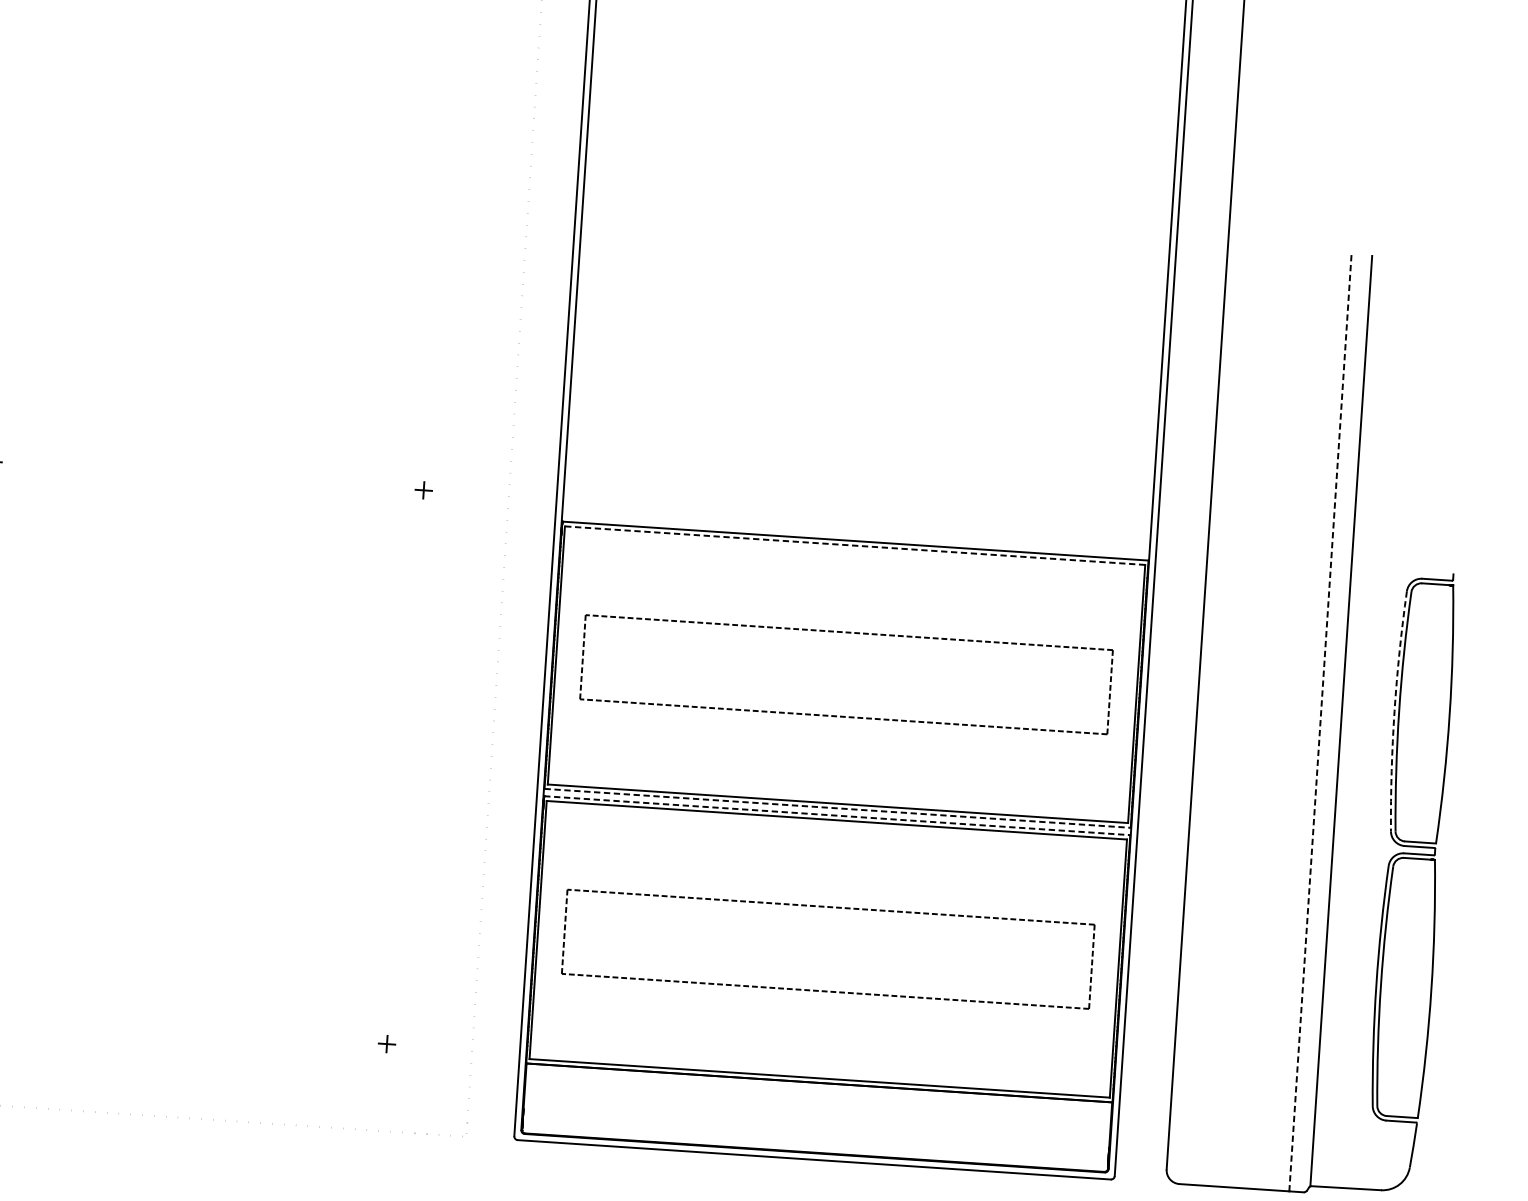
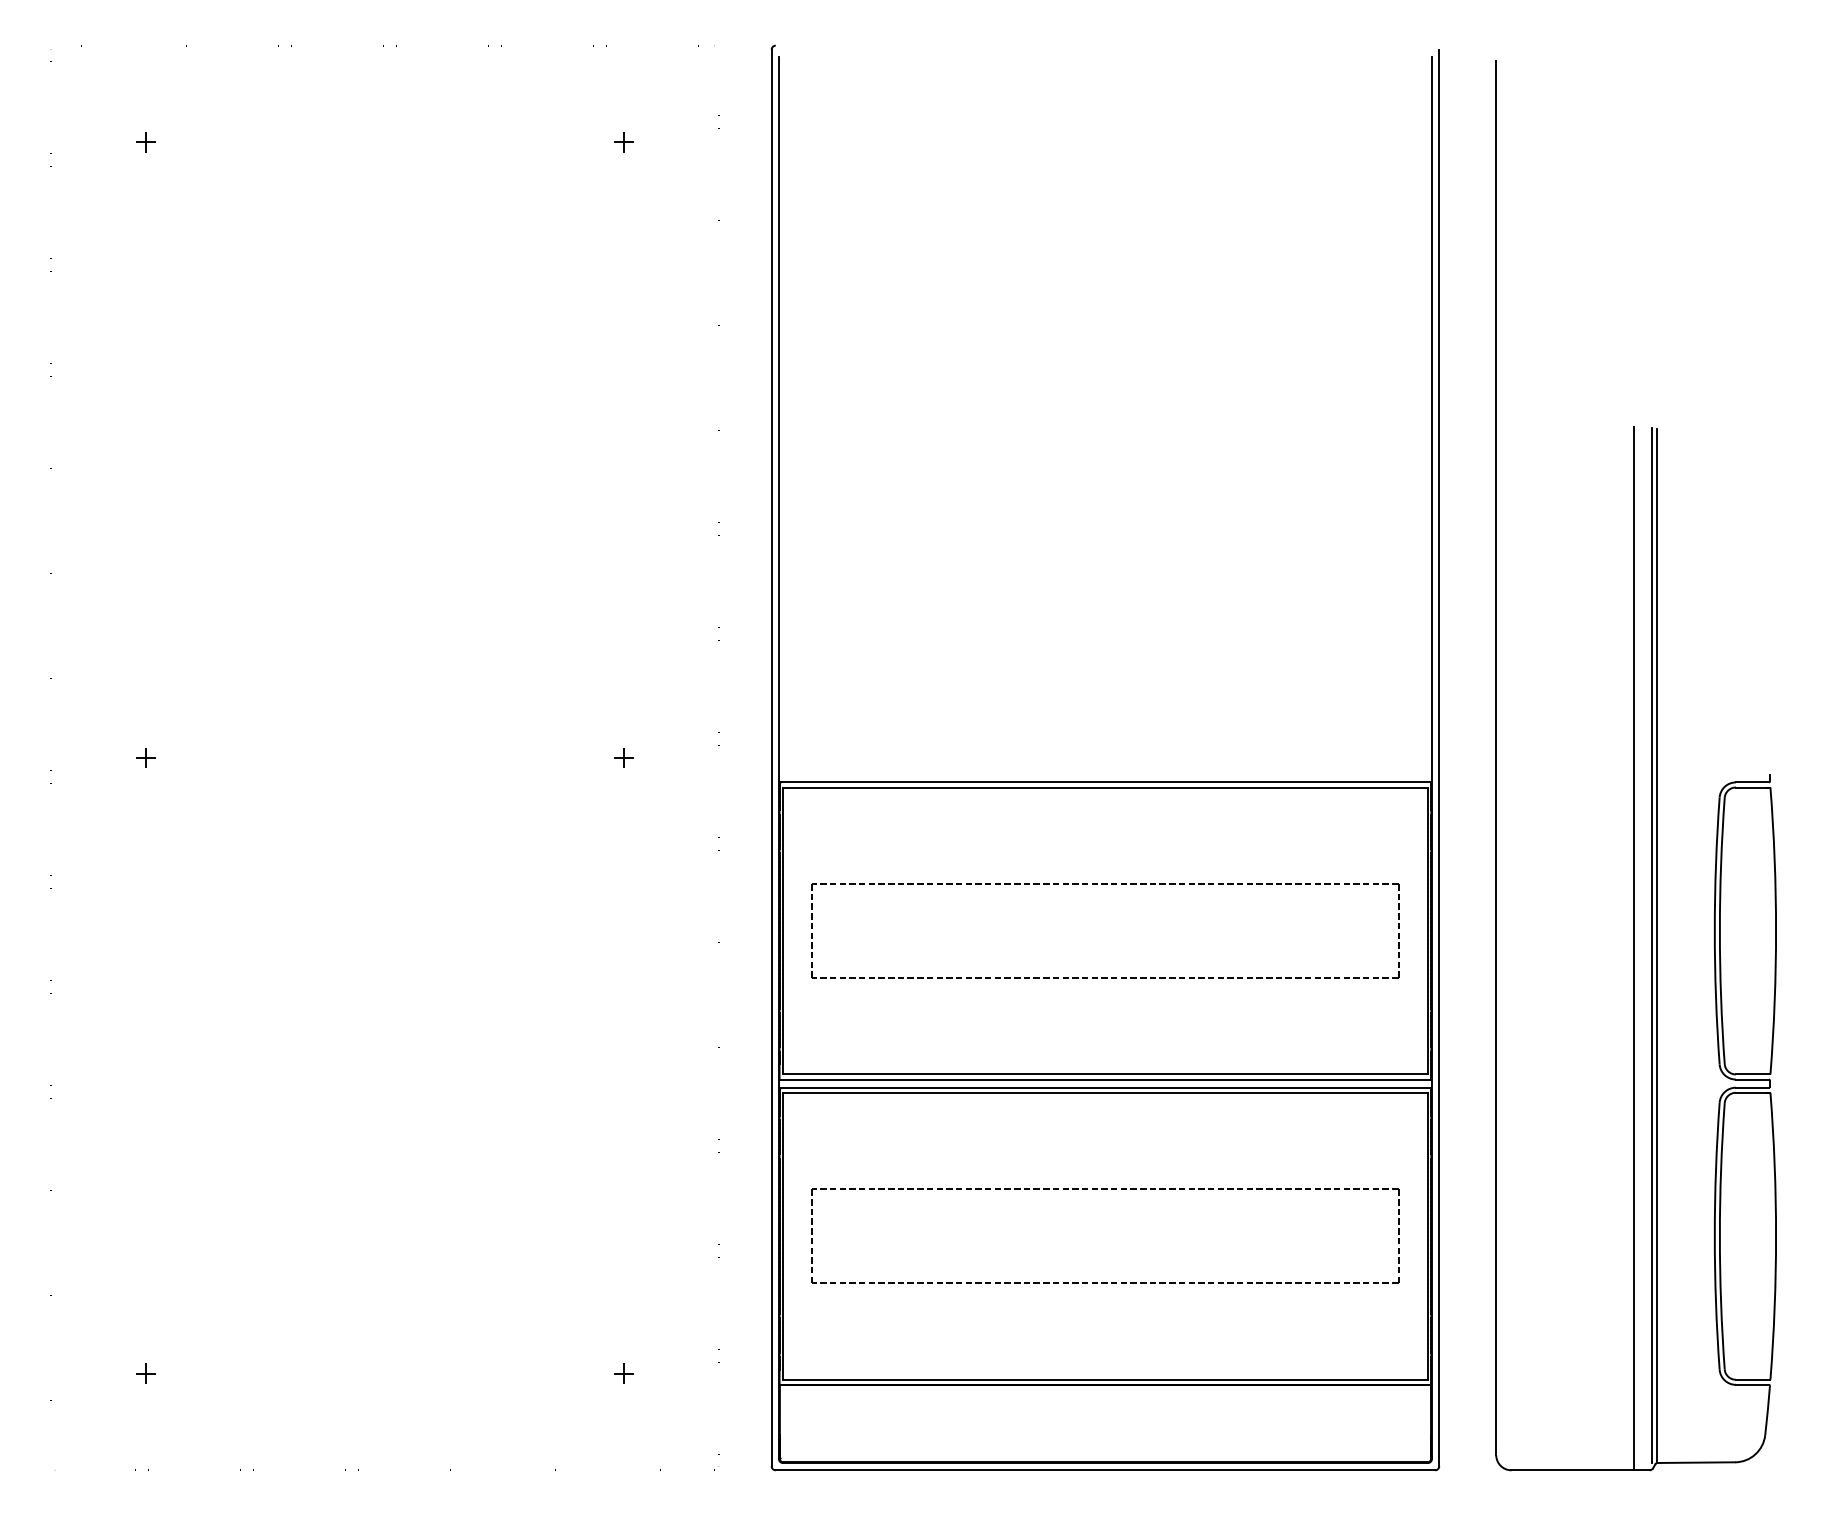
line: (855, 545) -> (1105, 787), dashed -> solid
arc: (1394, 710) -> (1714, 930), dashed -> solid
line: (1336, 720) -> (1651, 945), added
line: (1320, 722) -> (1633, 948), dashed -> solid
line: (837, 808) -> (1105, 1079), dashed -> solid
line: (837, 815) -> (1105, 1087), dashed -> solid

